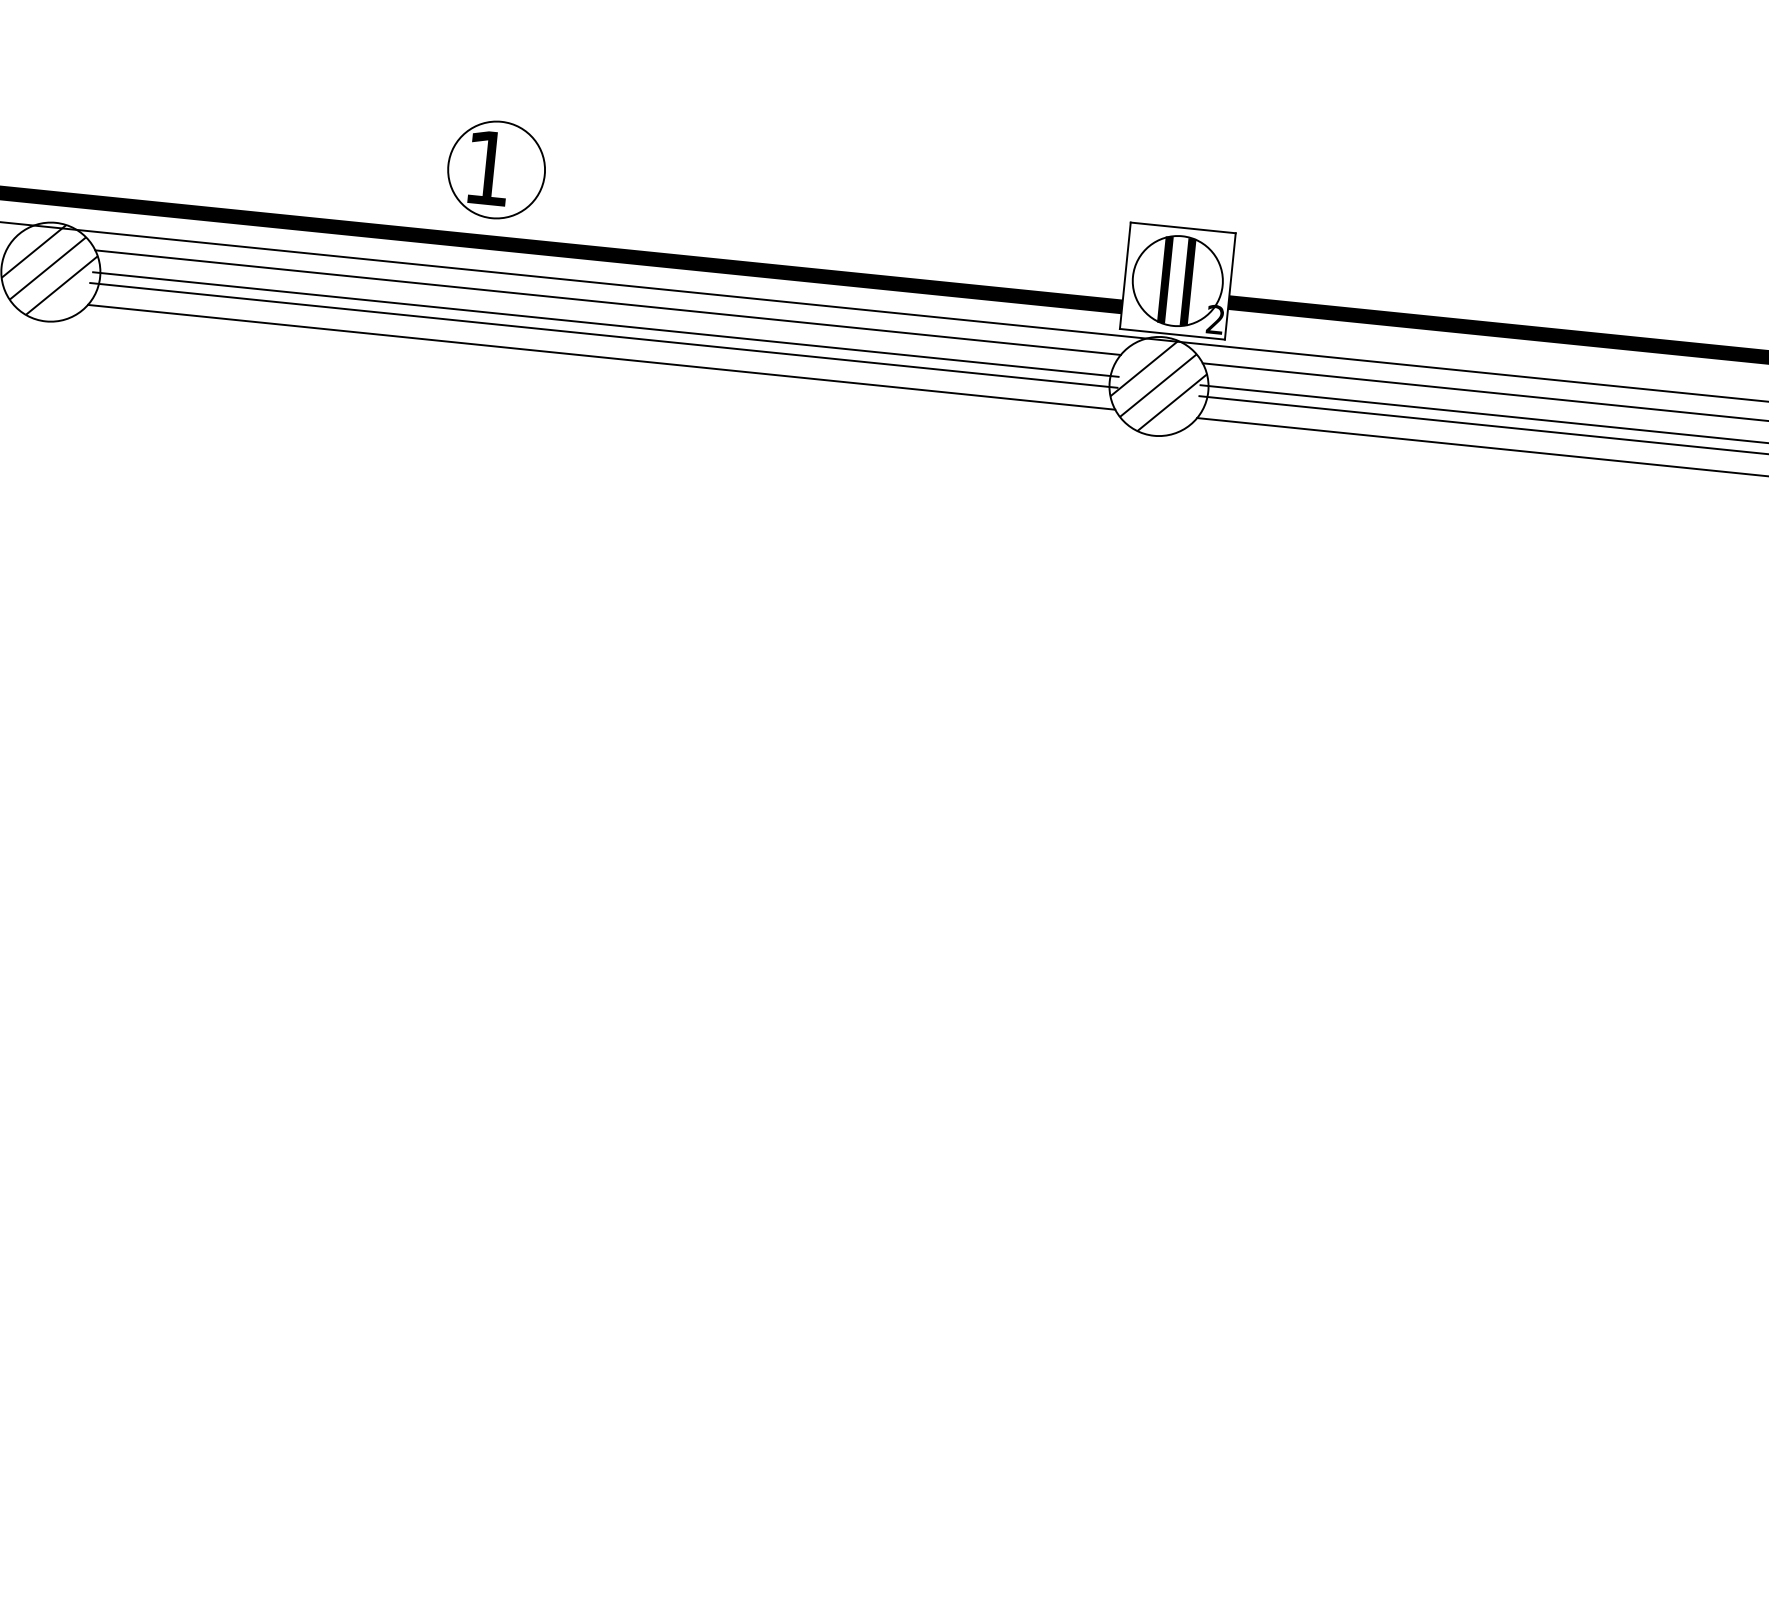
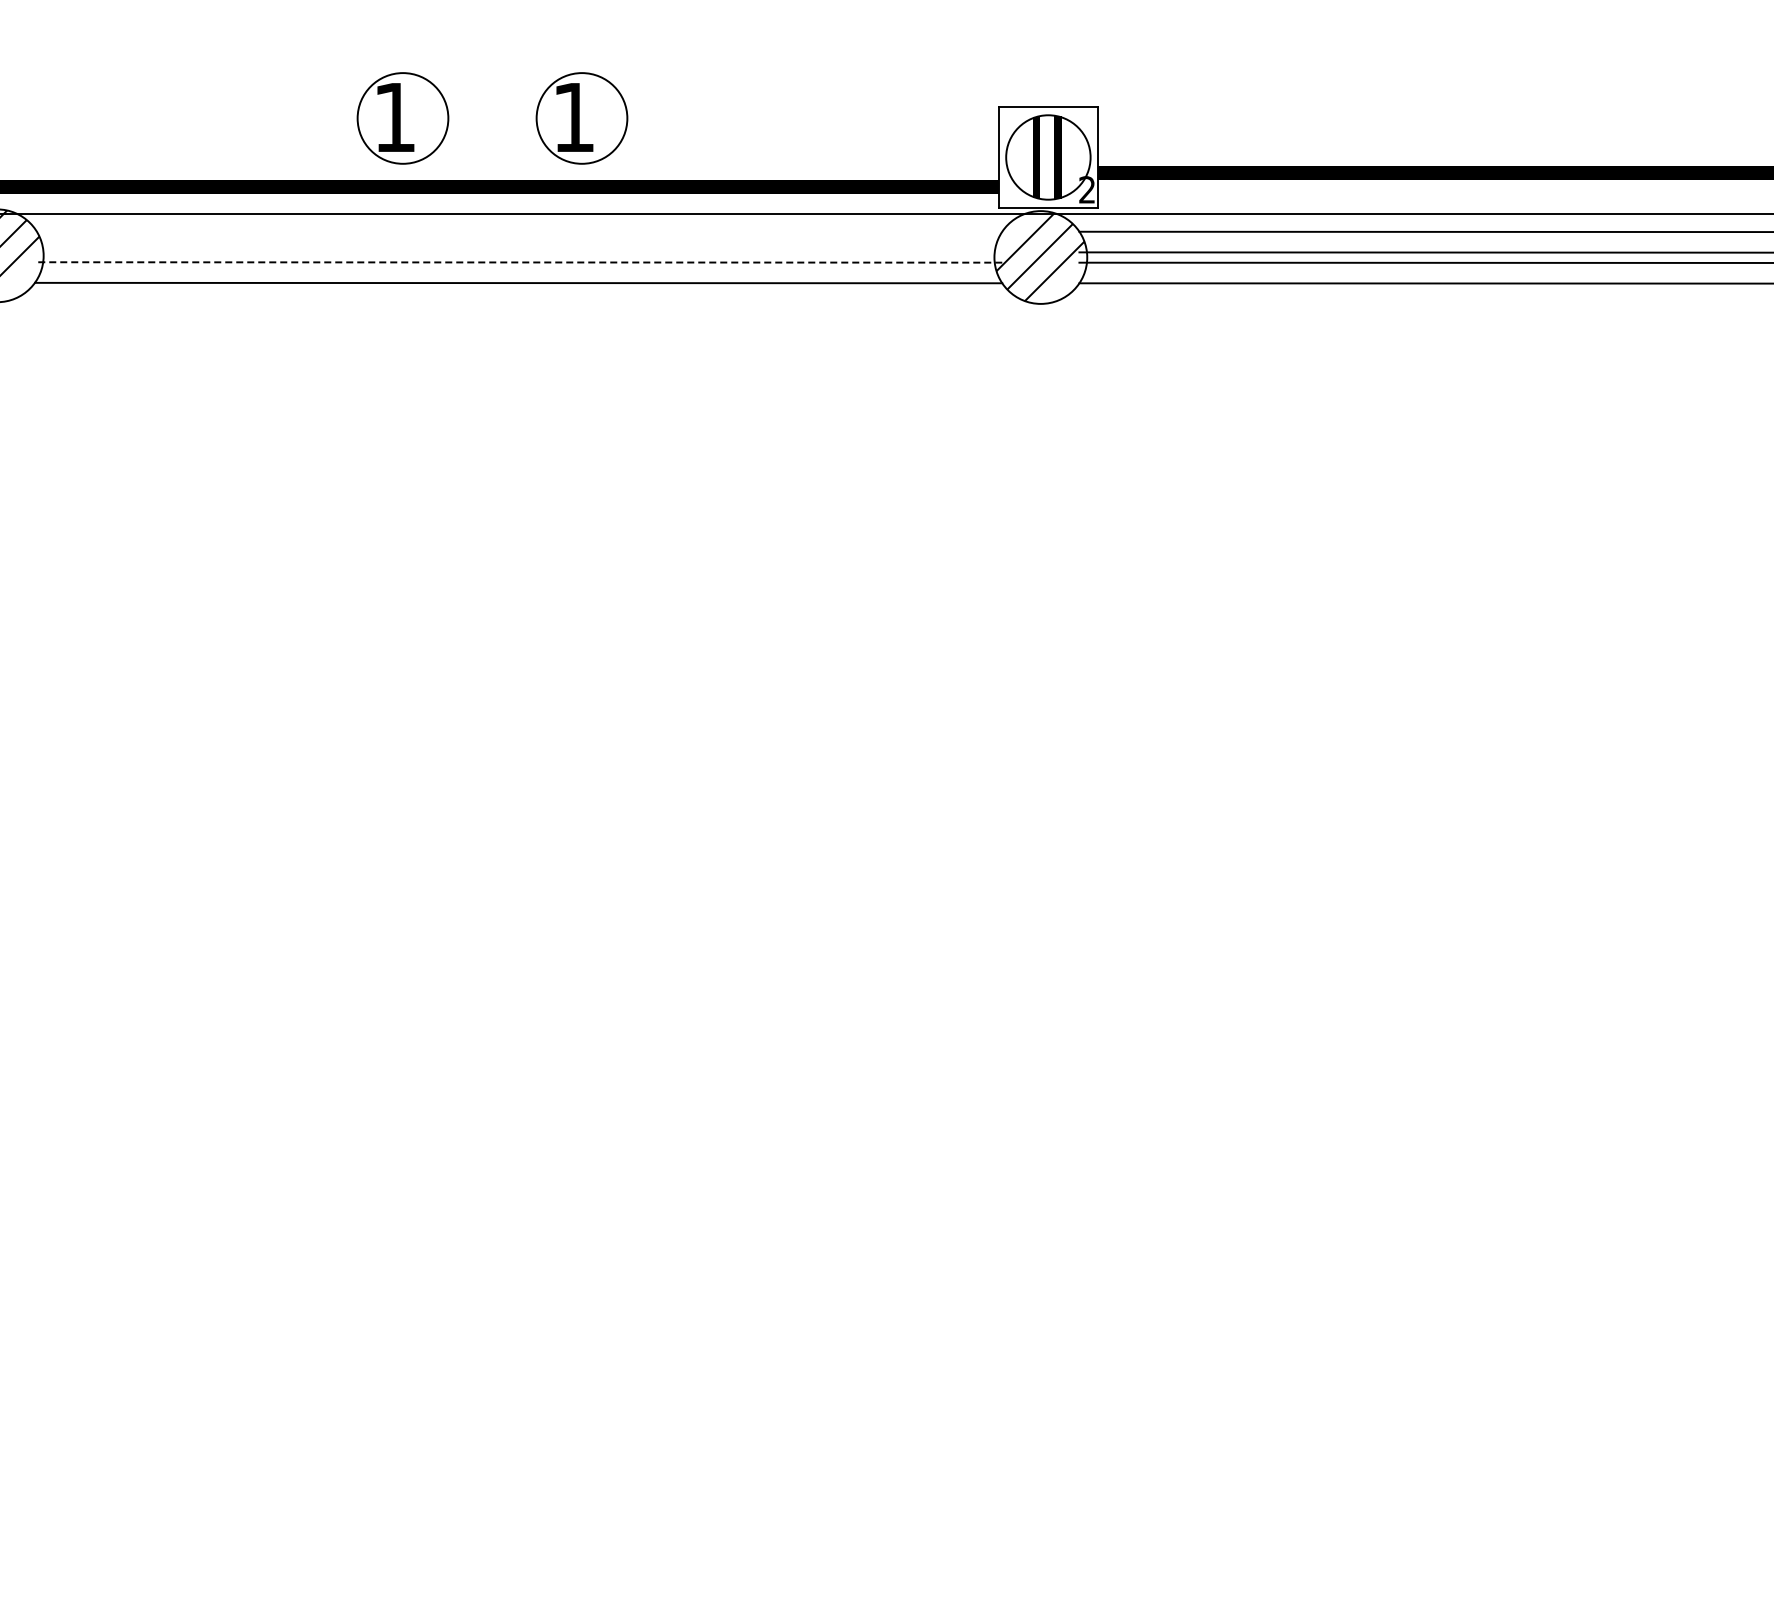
part: (686, 189) -> (581, 118), added
line: (608, 302) -> (519, 231), removed
line: (605, 323) -> (519, 251), removed
line: (603, 335) -> (518, 262), solid -> dashed

